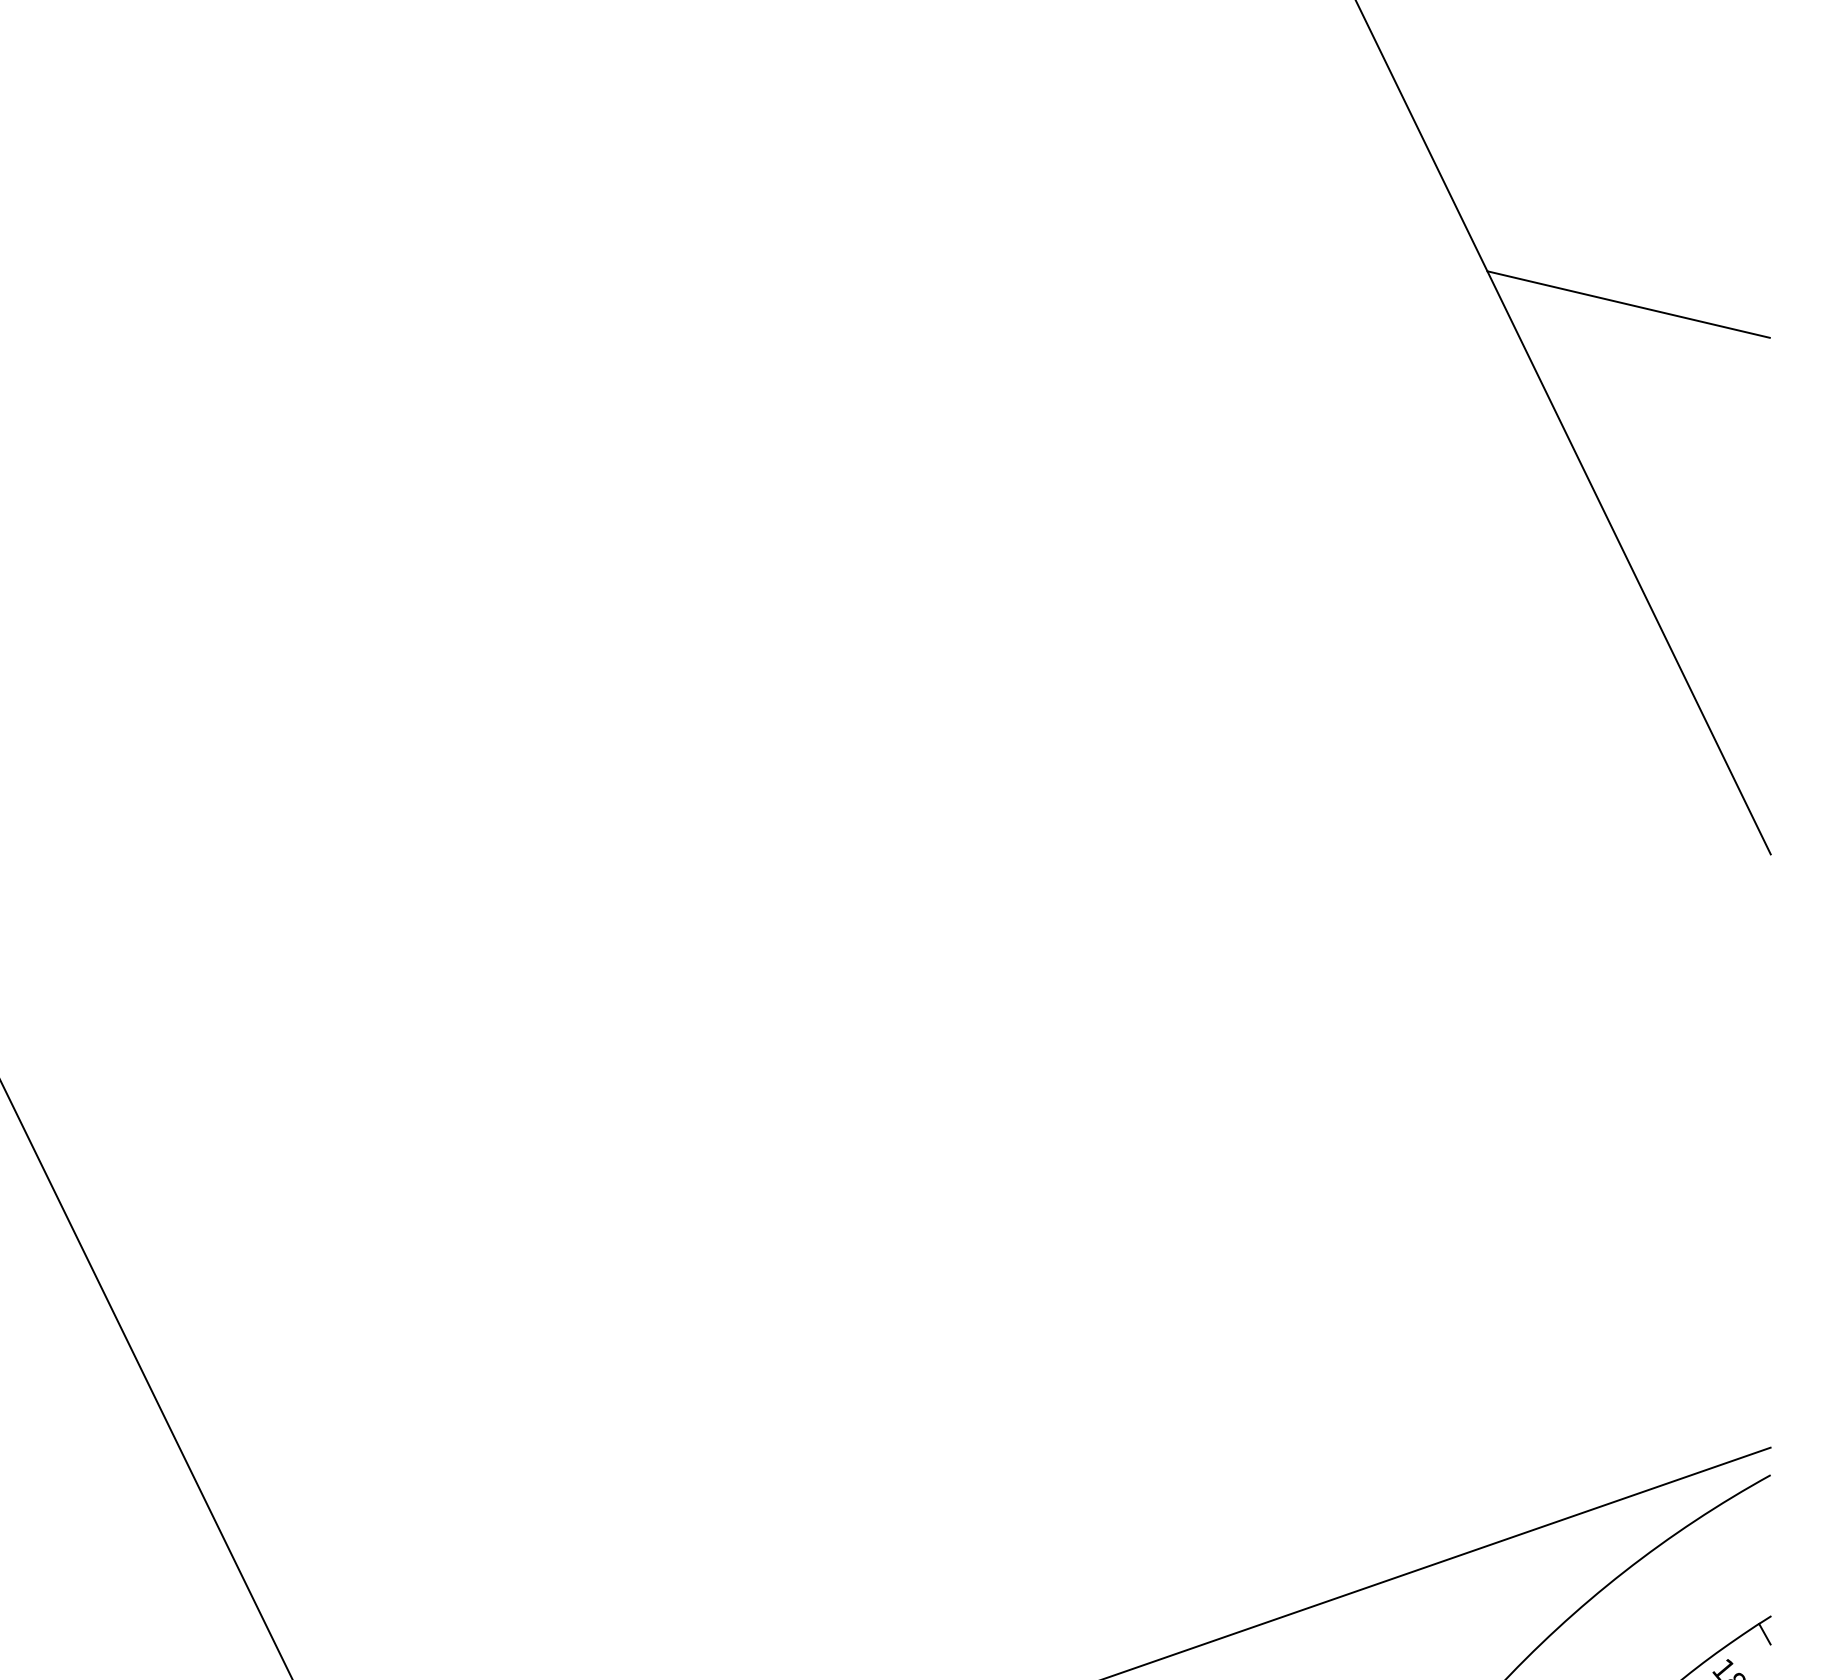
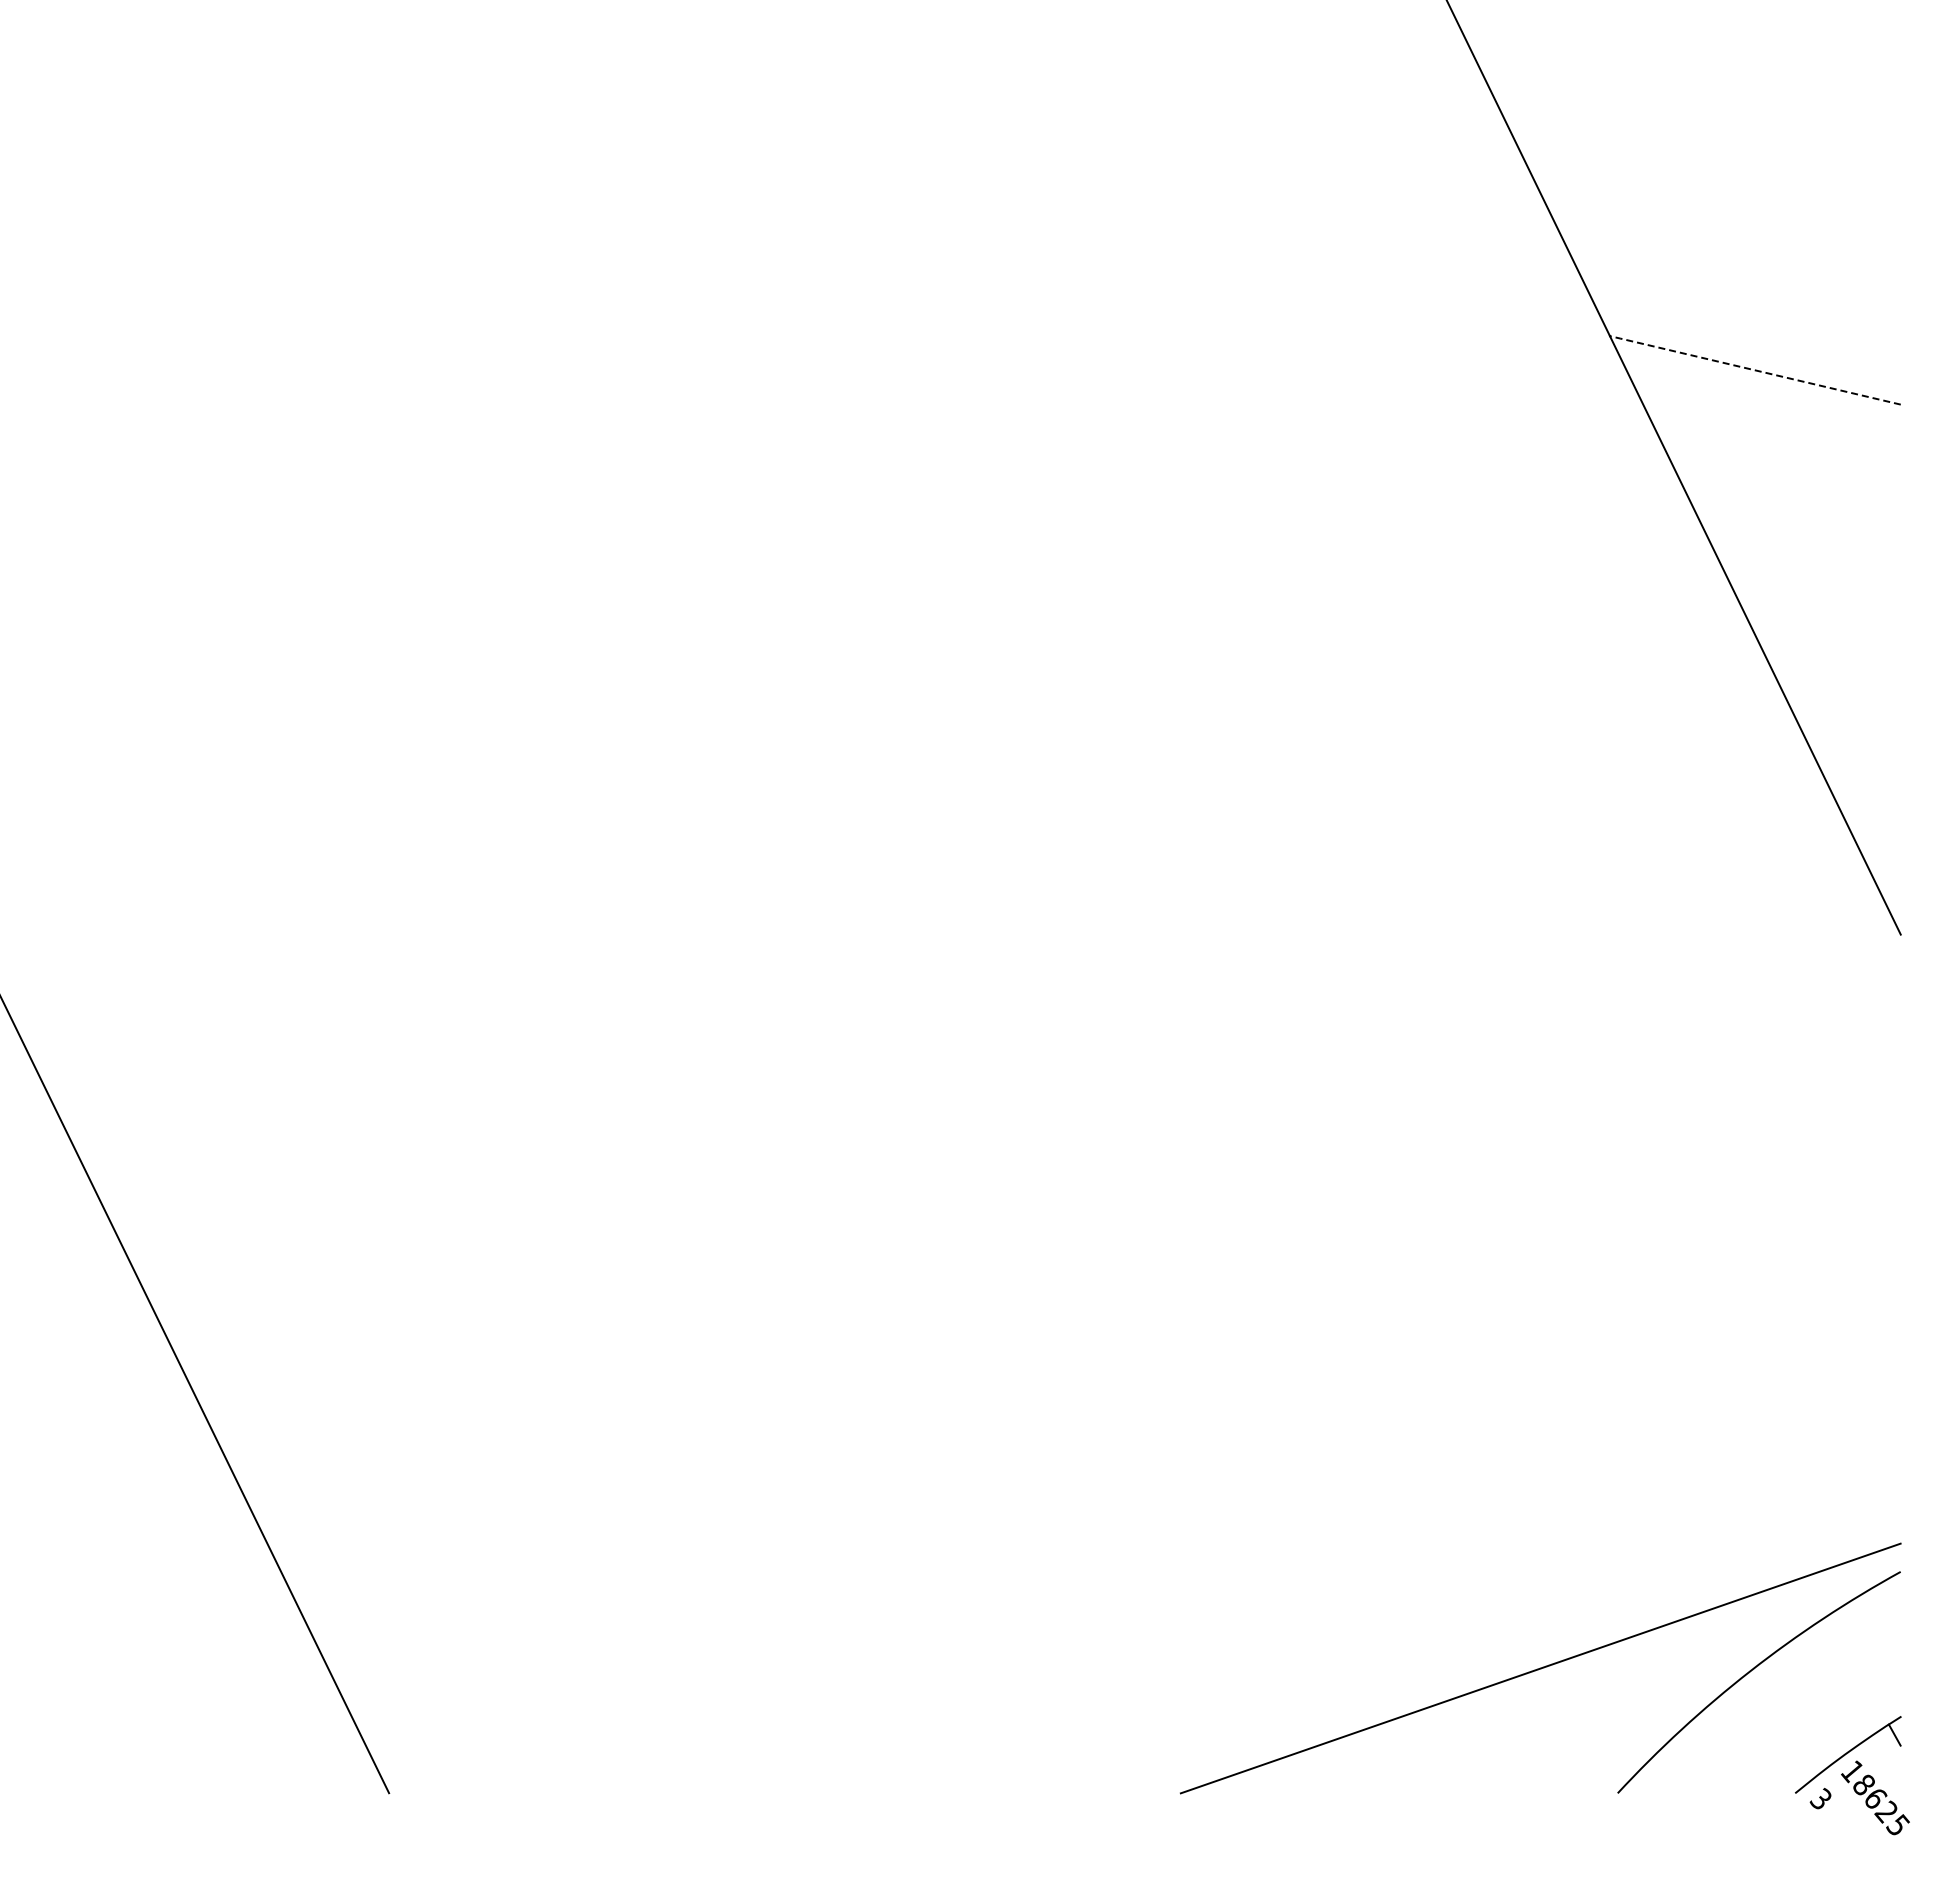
line: (1628, 304) -> (1754, 370), solid -> dashed

